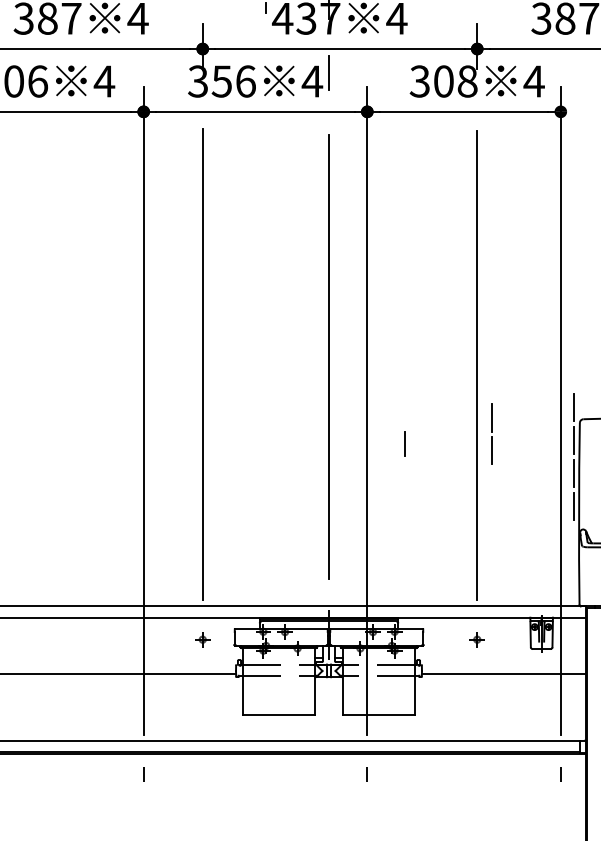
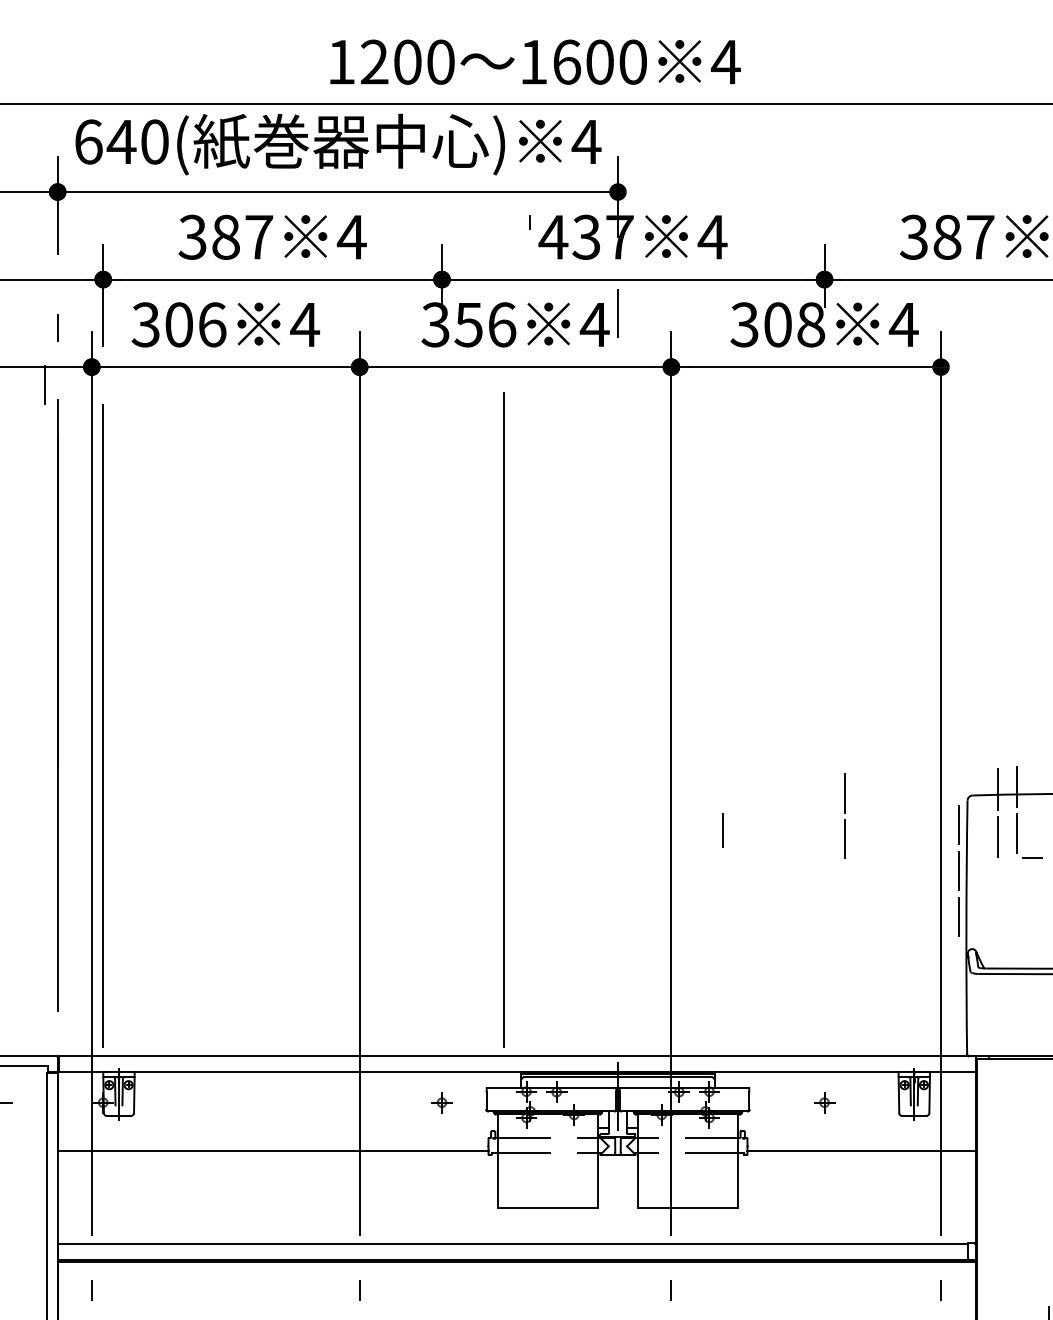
line: (328, 356) -> (617, 708), removed
line: (202, 363) -> (441, 718), removed
line: (477, 364) -> (503, 719), moved
line: (574, 407) -> (959, 779), removed

